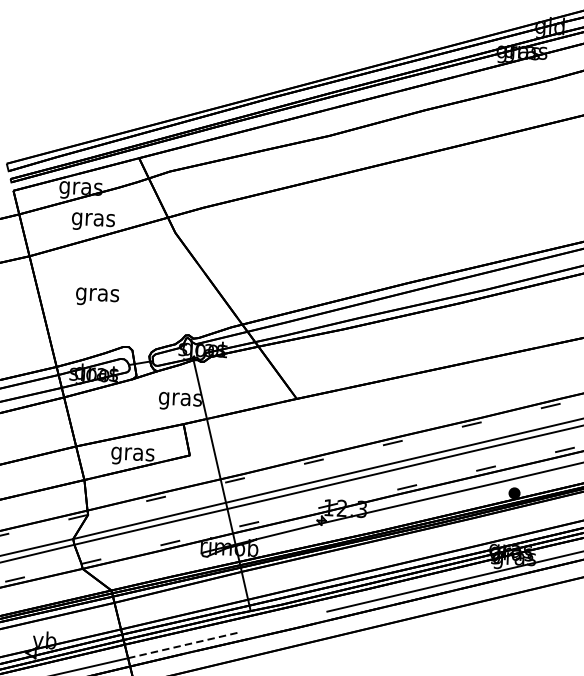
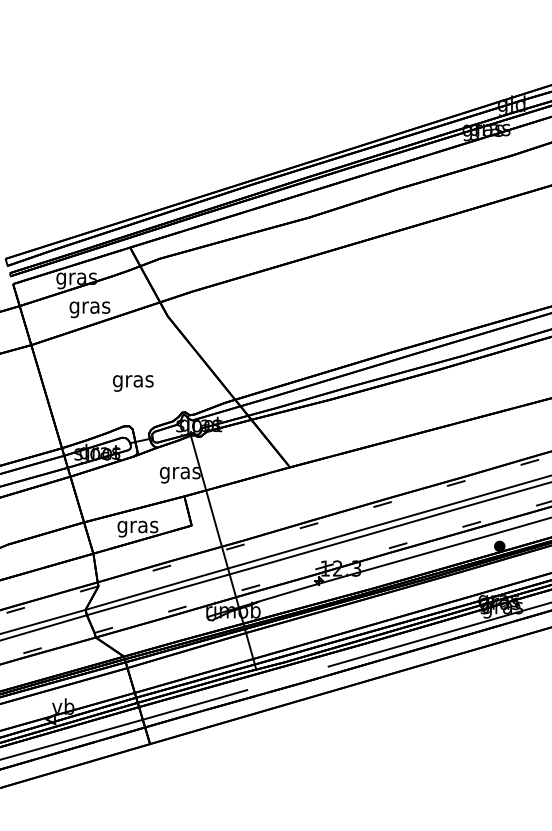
text: (97, 297) -> (133, 383), moved
line: (184, 644) -> (195, 704), dashed -> solid

